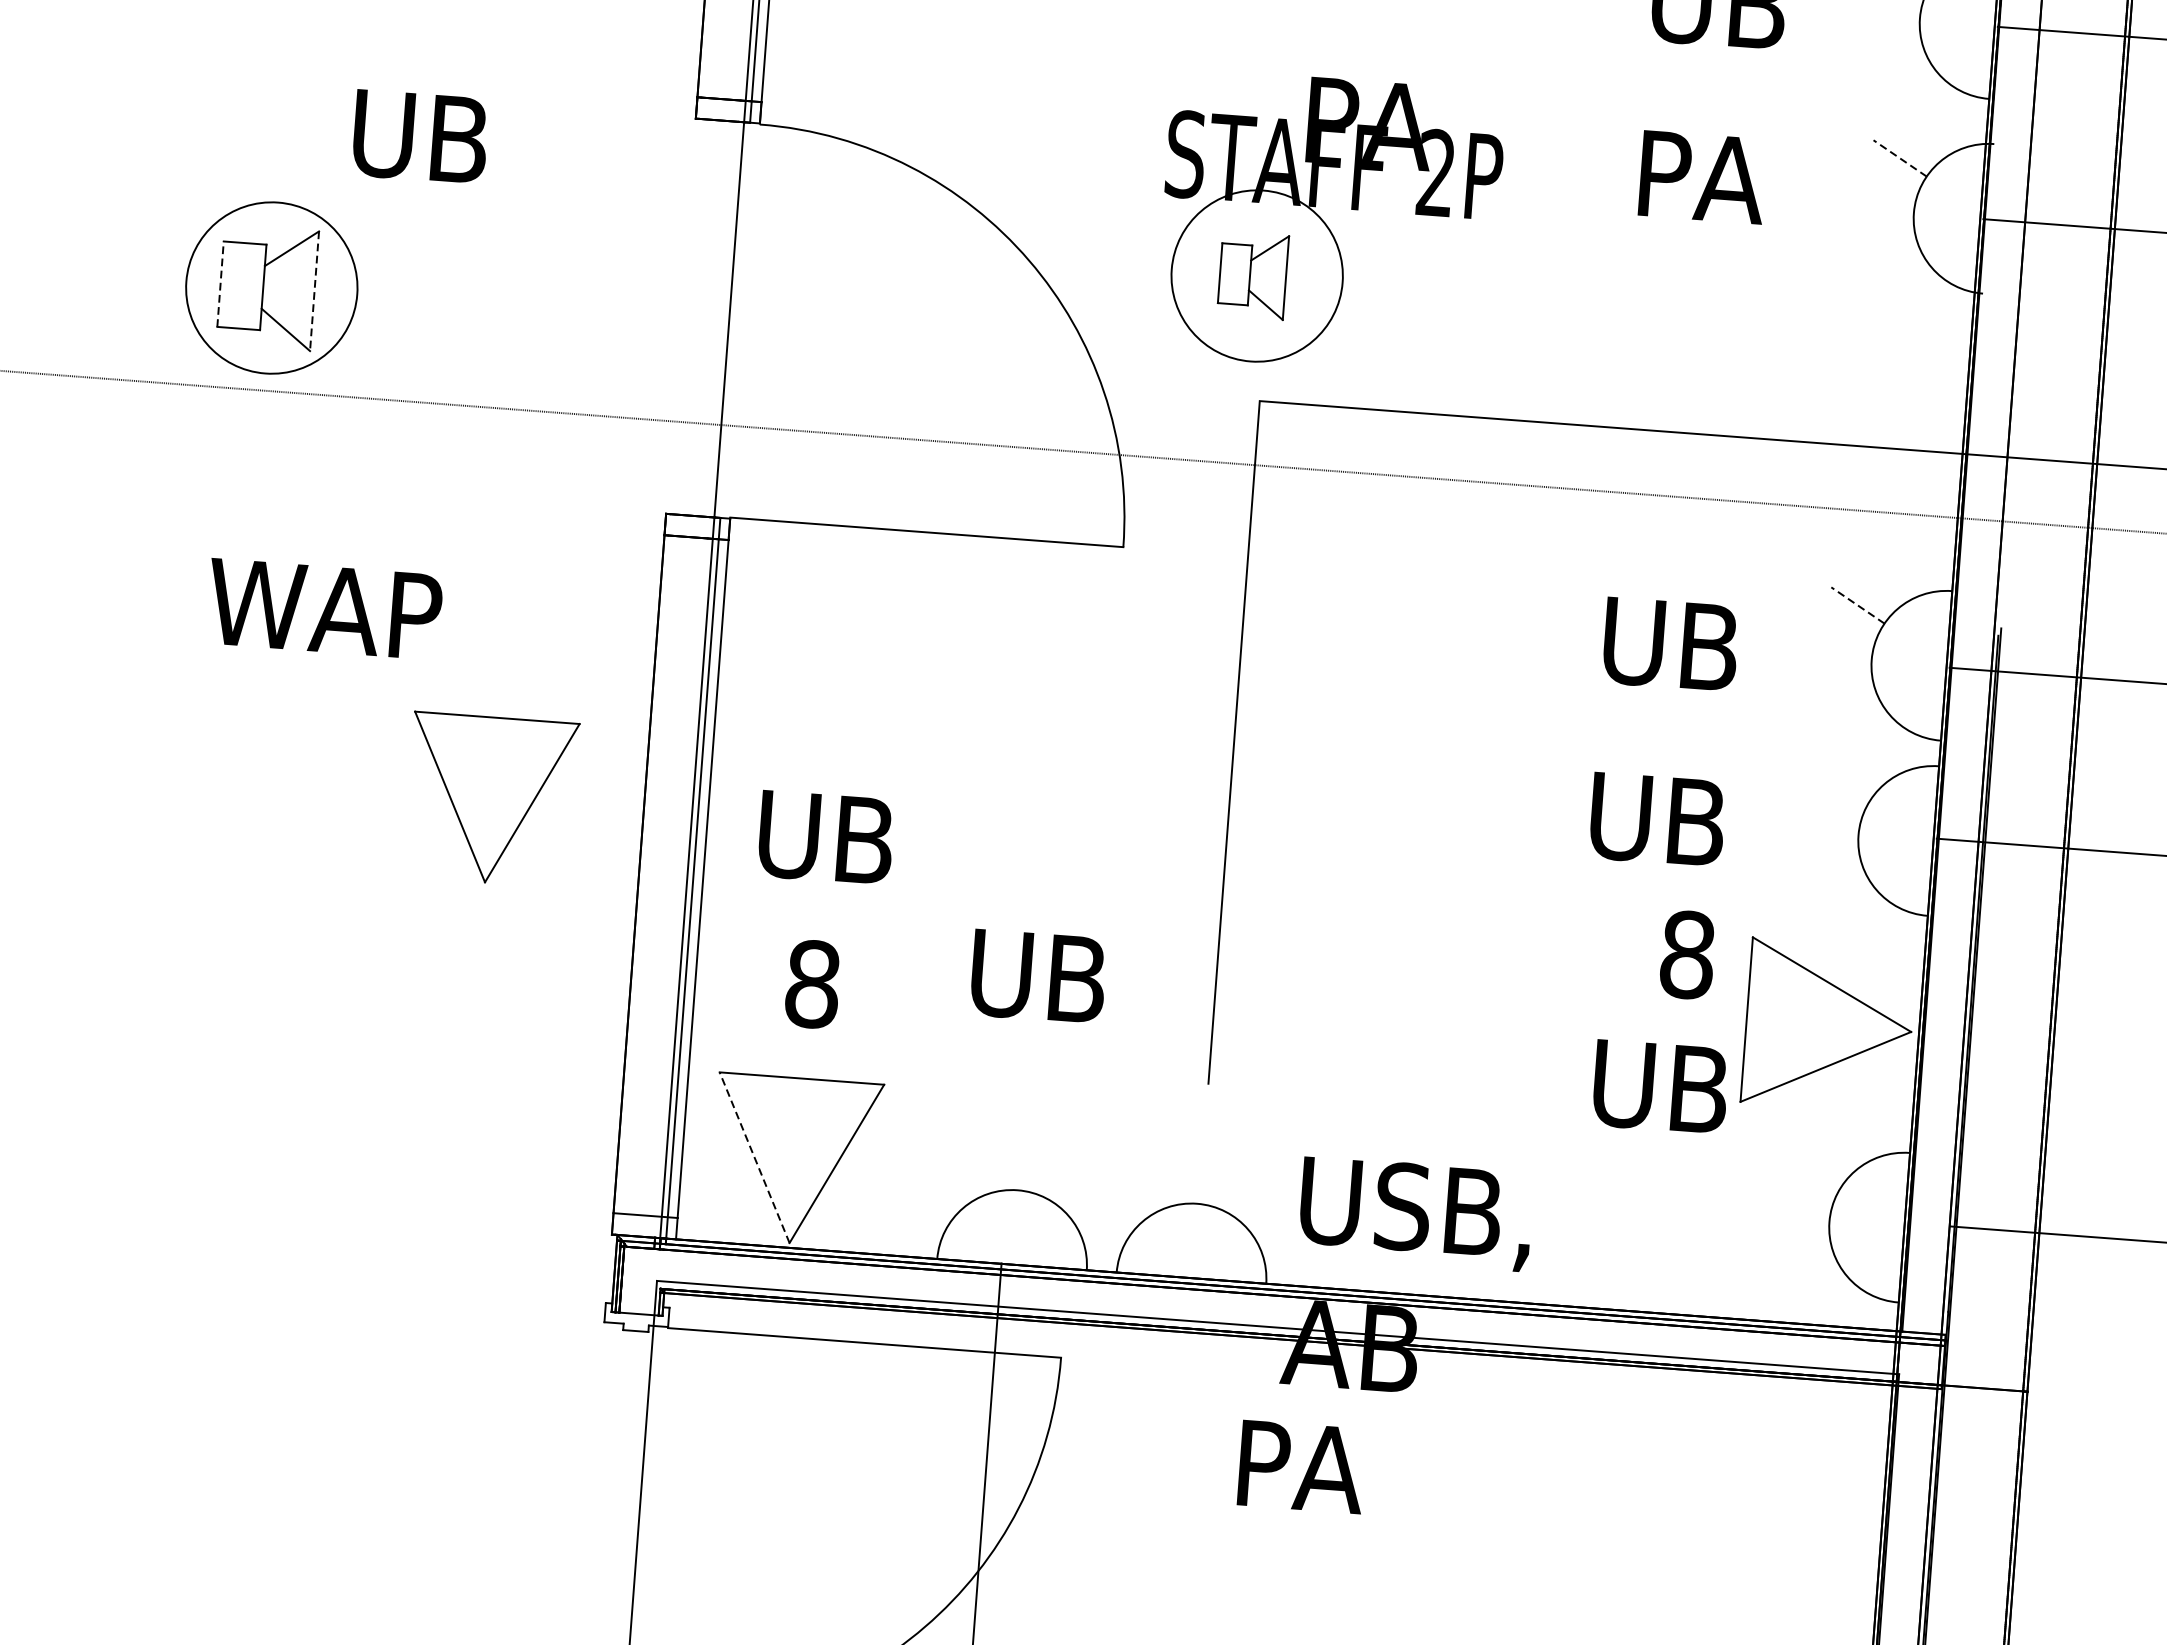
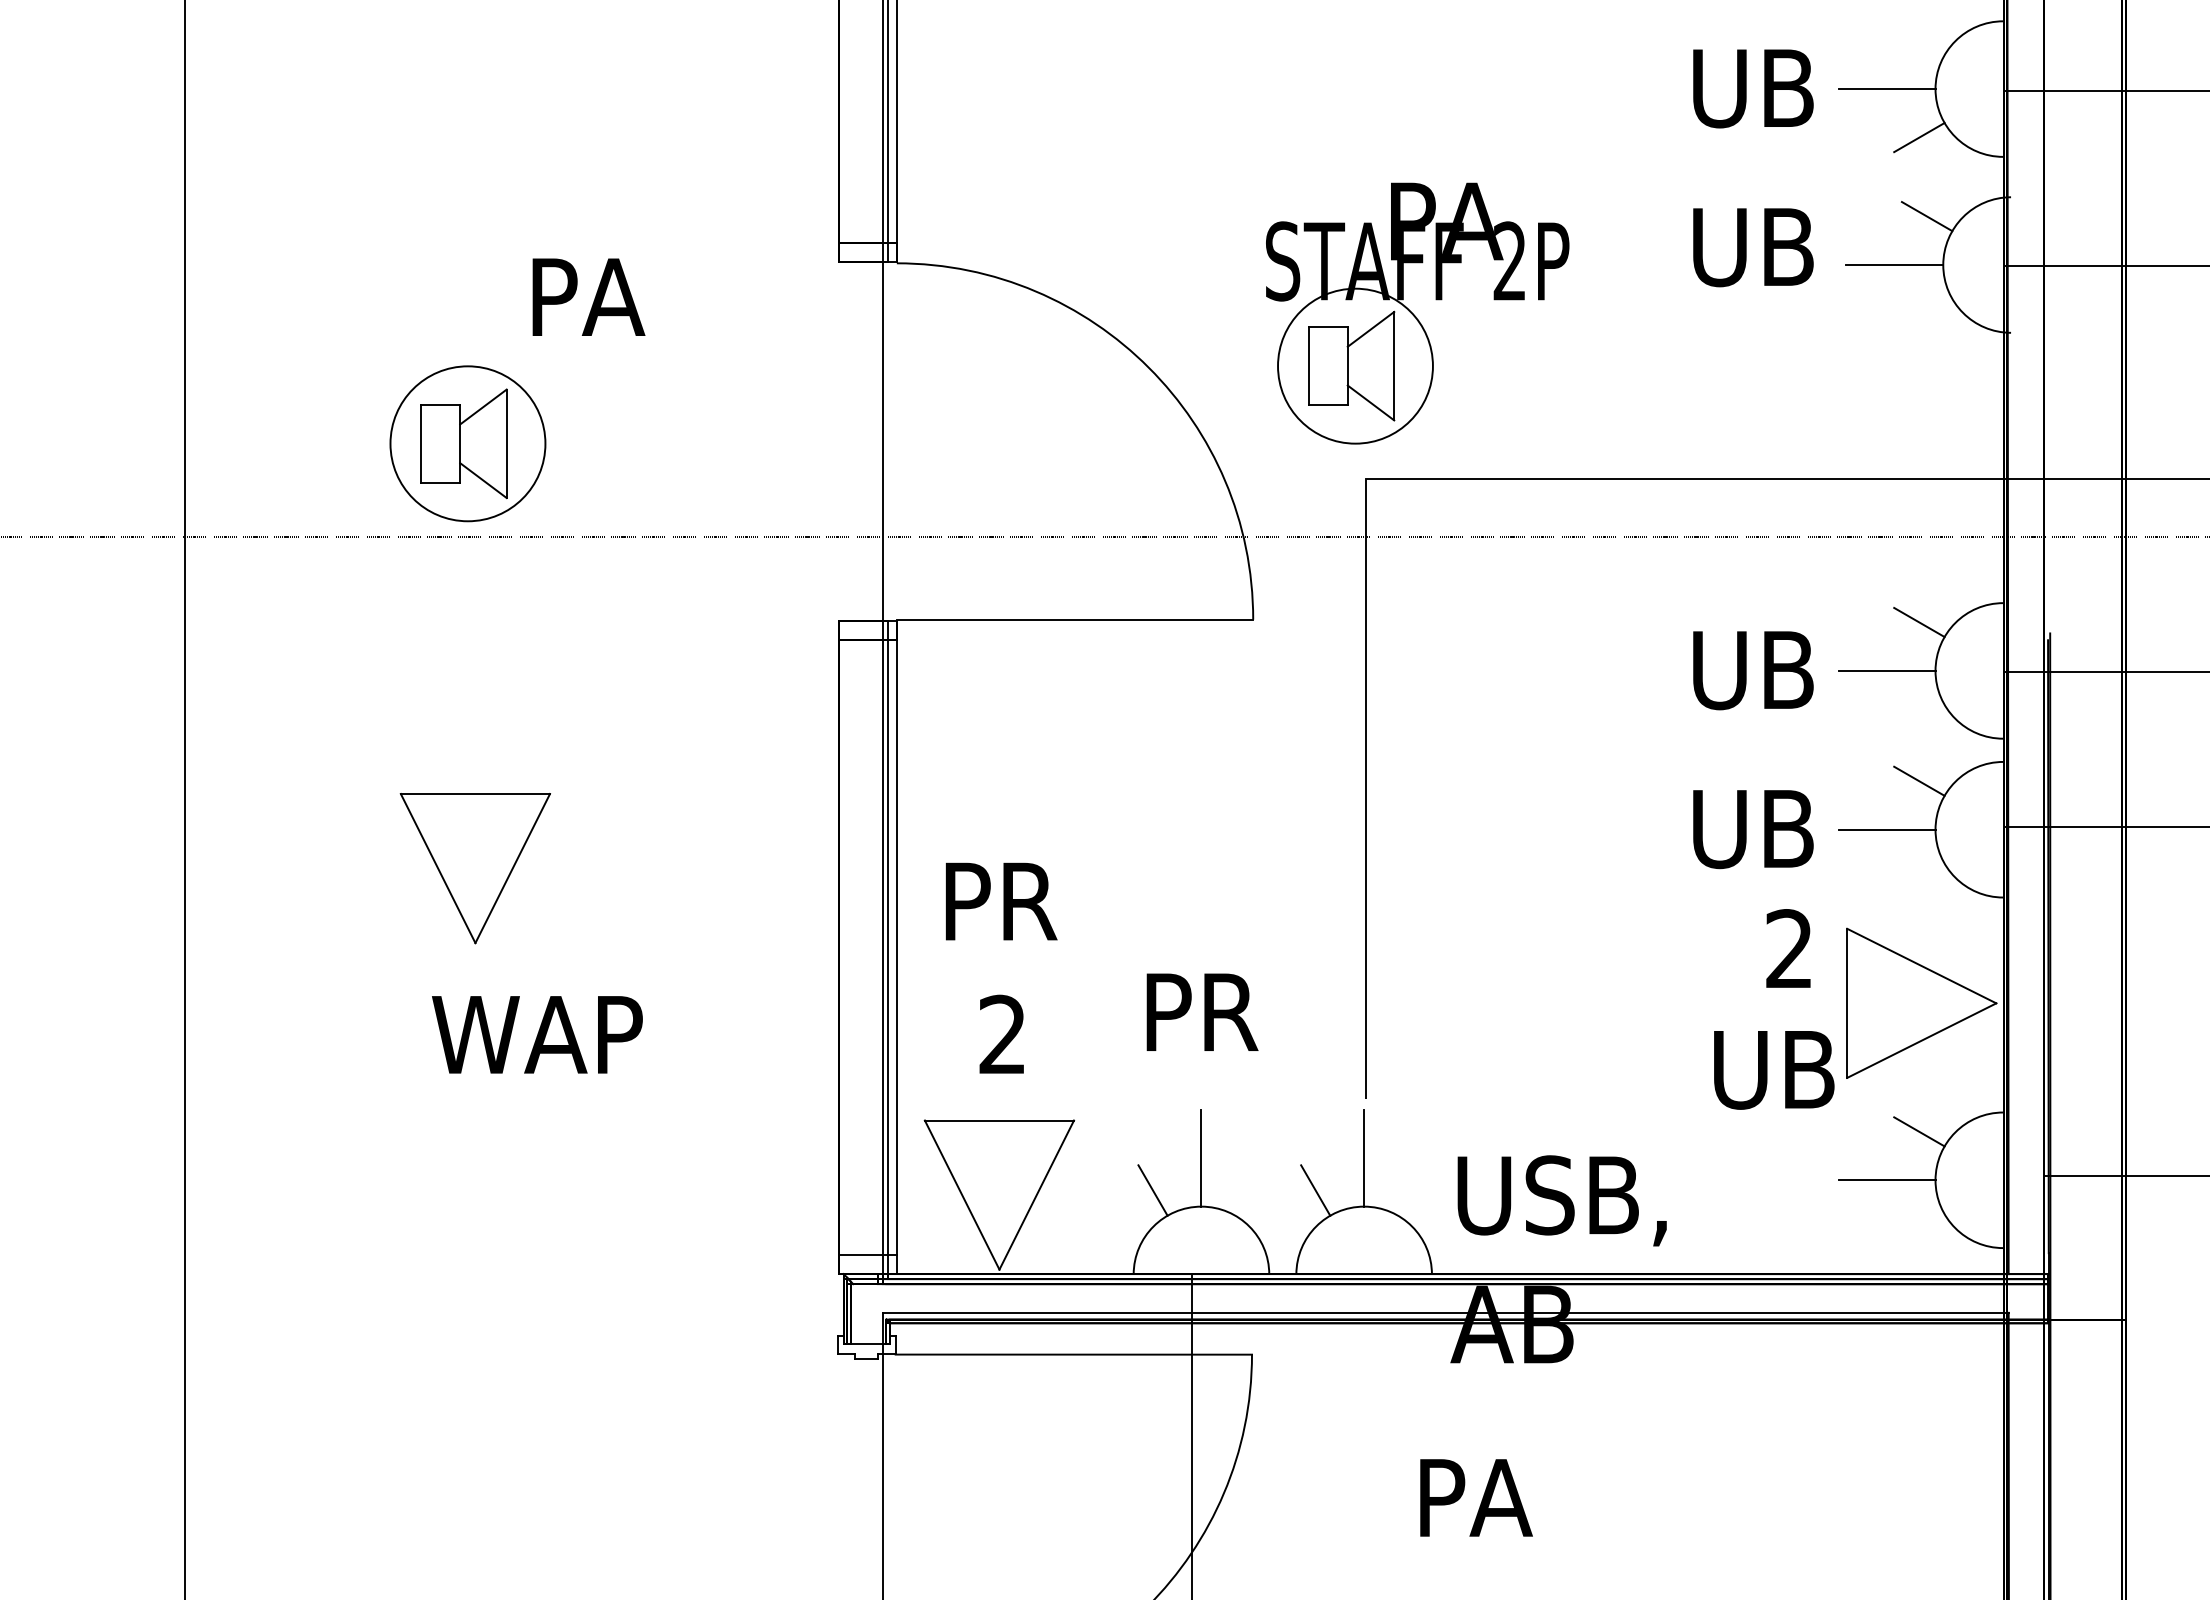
line: (1865, 14) -> (1886, 89), added
line: (1898, 70) -> (1919, 137), added
text: (420, 136) -> (591, 297), UB -> PA
line: (1899, 158) -> (1926, 216), dashed -> solid
text: (1706, 178) -> (1753, 247), PA -> UB
line: (1860, 209) -> (1894, 265), added
part: (1252, 274) -> (1351, 365), size x1.43
line: (220, 283) -> (421, 443), dashed -> solid
line: (314, 292) -> (506, 444), dashed -> solid
line: (1856, 605) -> (1918, 622), dashed -> solid
text: (324, 608) -> (537, 1034), moved
line: (1817, 655) -> (1886, 670), added
line: (1844, 779) -> (1919, 780), added
part: (490, 799) -> (474, 868), moved
line: (1804, 831) -> (1886, 829), added
text: (825, 837) -> (1004, 901), UB -> PR
text: (1687, 955) -> (1789, 949), 8 -> 2
text: (1038, 976) -> (1205, 1012), UB -> PR
text: (812, 983) -> (1002, 1034), 8 -> 2
line: (1021, 1136) -> (1201, 1157), added
line: (1201, 1149) -> (1364, 1157), added
line: (753, 1156) -> (961, 1194), dashed -> solid
line: (1815, 1166) -> (1919, 1131), added
line: (964, 1168) -> (1152, 1190), added
line: (1144, 1181) -> (1315, 1190), added
line: (1775, 1218) -> (1886, 1180), added
text: (1301, 1466) -> (1476, 1497), moved

